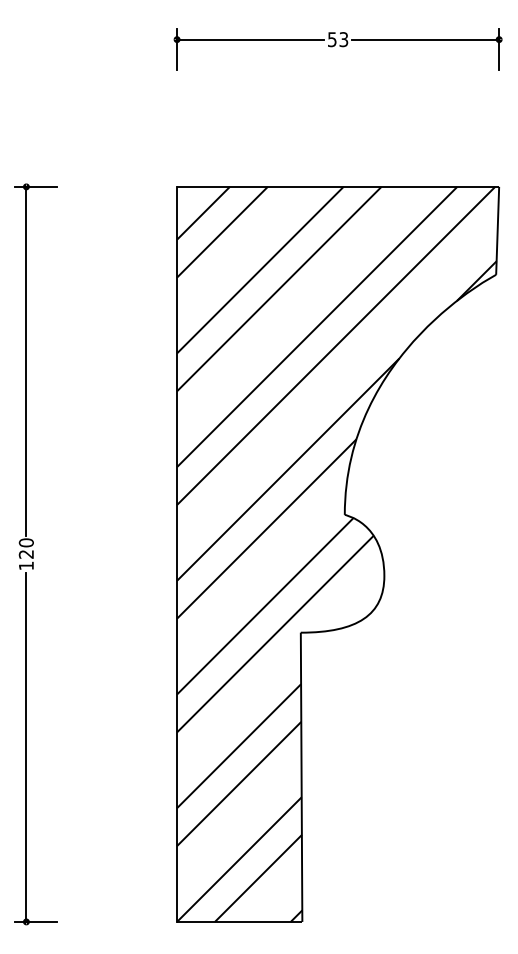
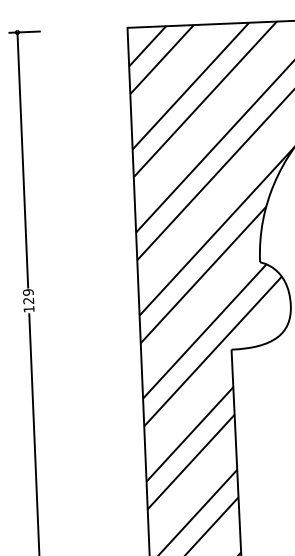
text: (26, 542) -> (28, 292), 120 -> 129

